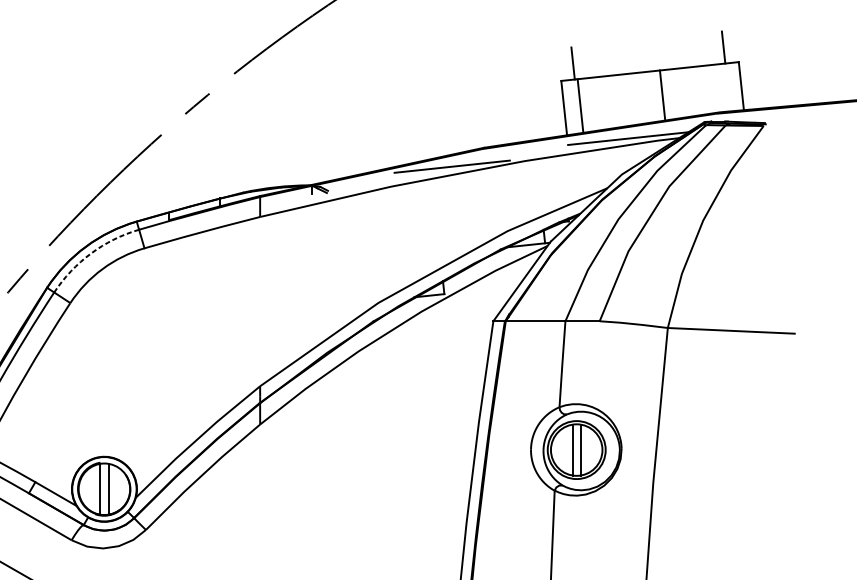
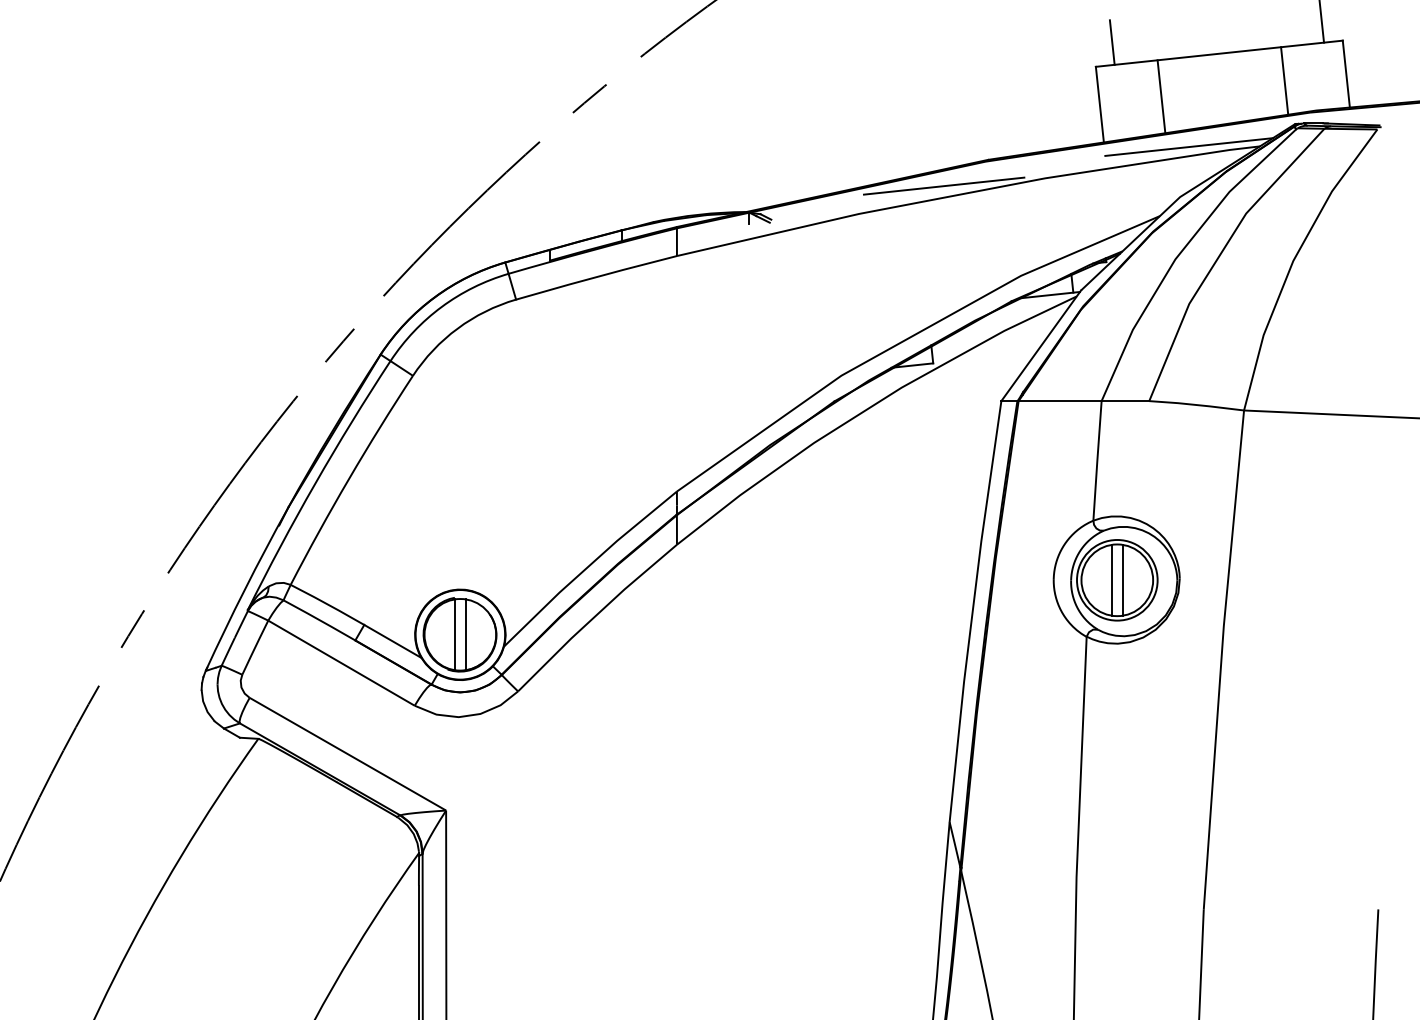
line: (662, 94) -> (1284, 80), moved
line: (580, 105) -> (1161, 96), moved
arc: (90, 253) -> (441, 306), dashed -> solid

